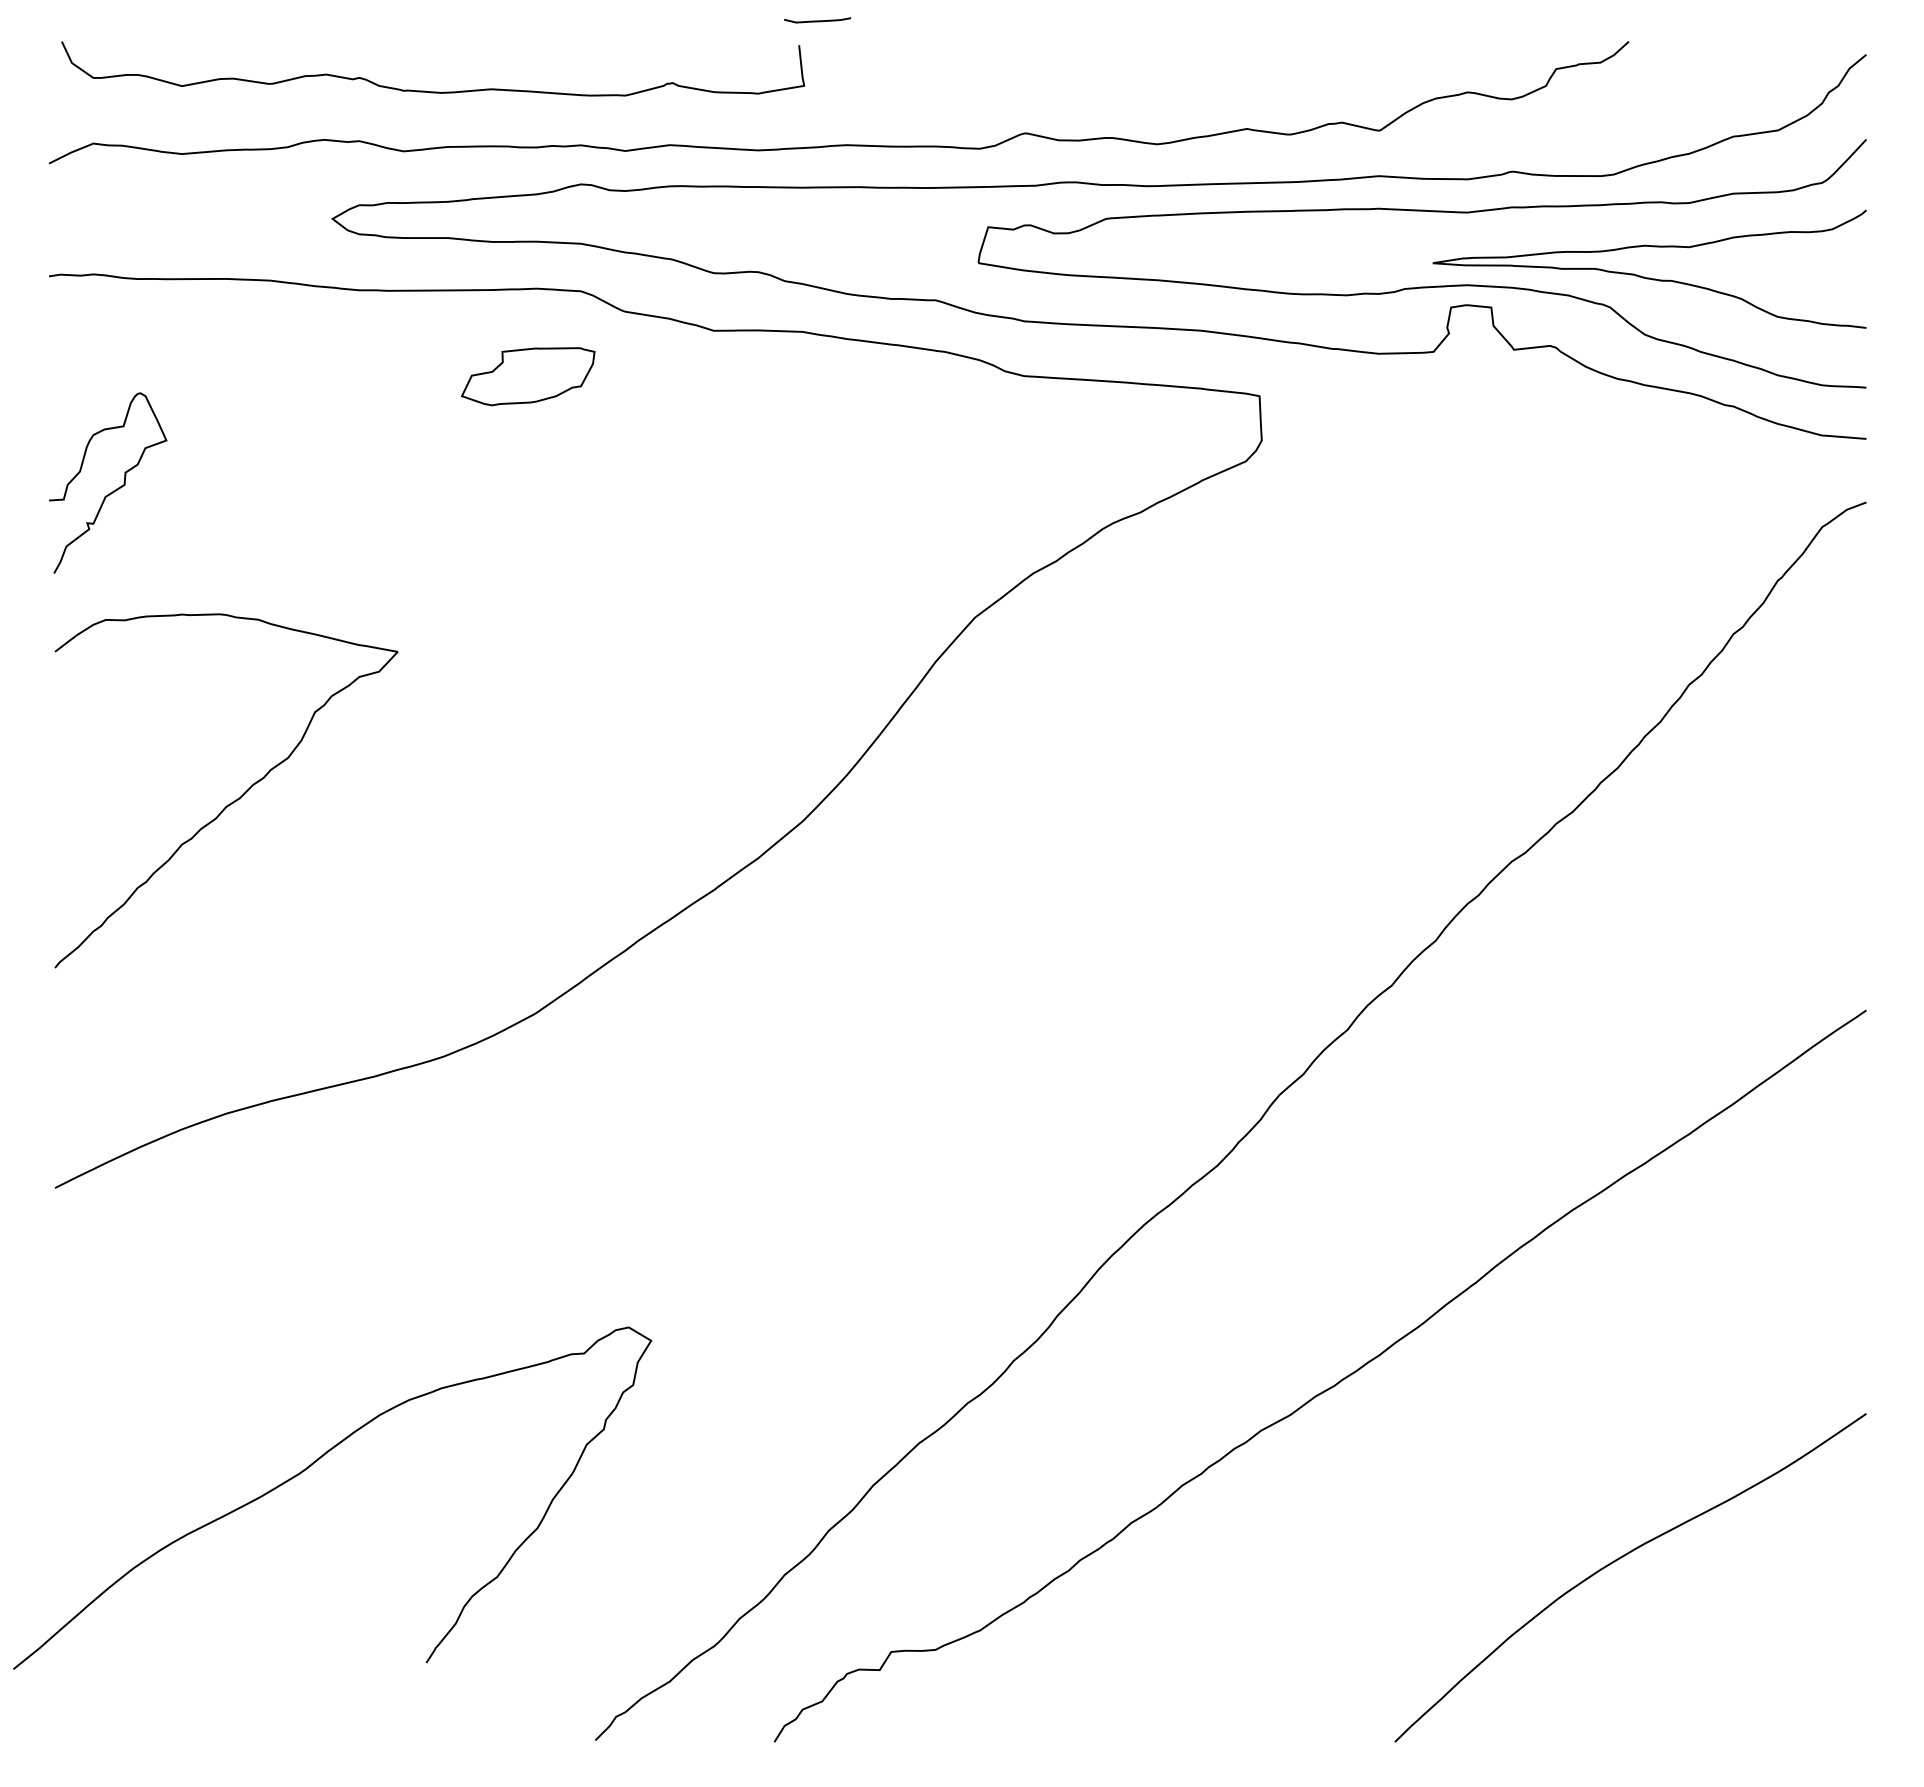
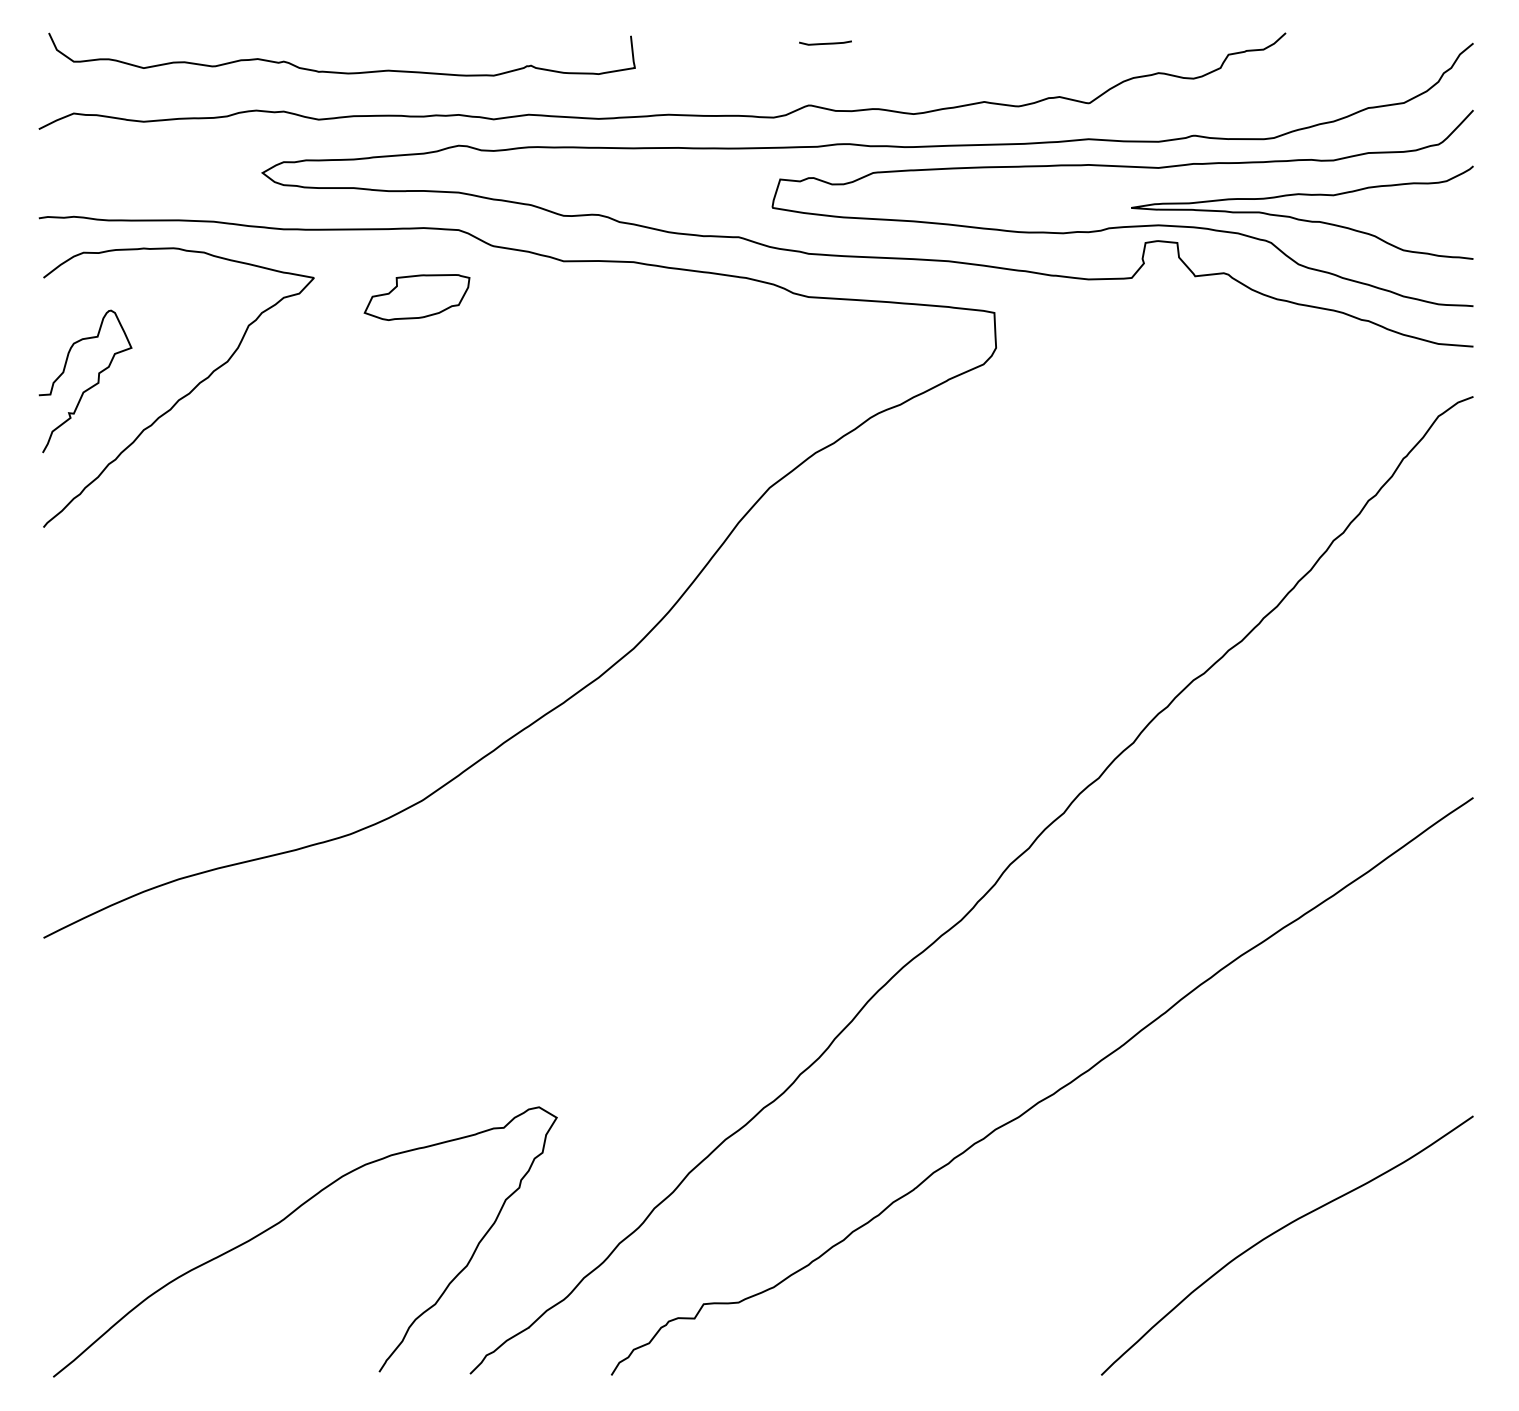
curve: (817, 20) -> (825, 43), moved
curve: (232, 801) -> (183, 396), moved
curve: (307, 1469) -> (285, 1219), moved

